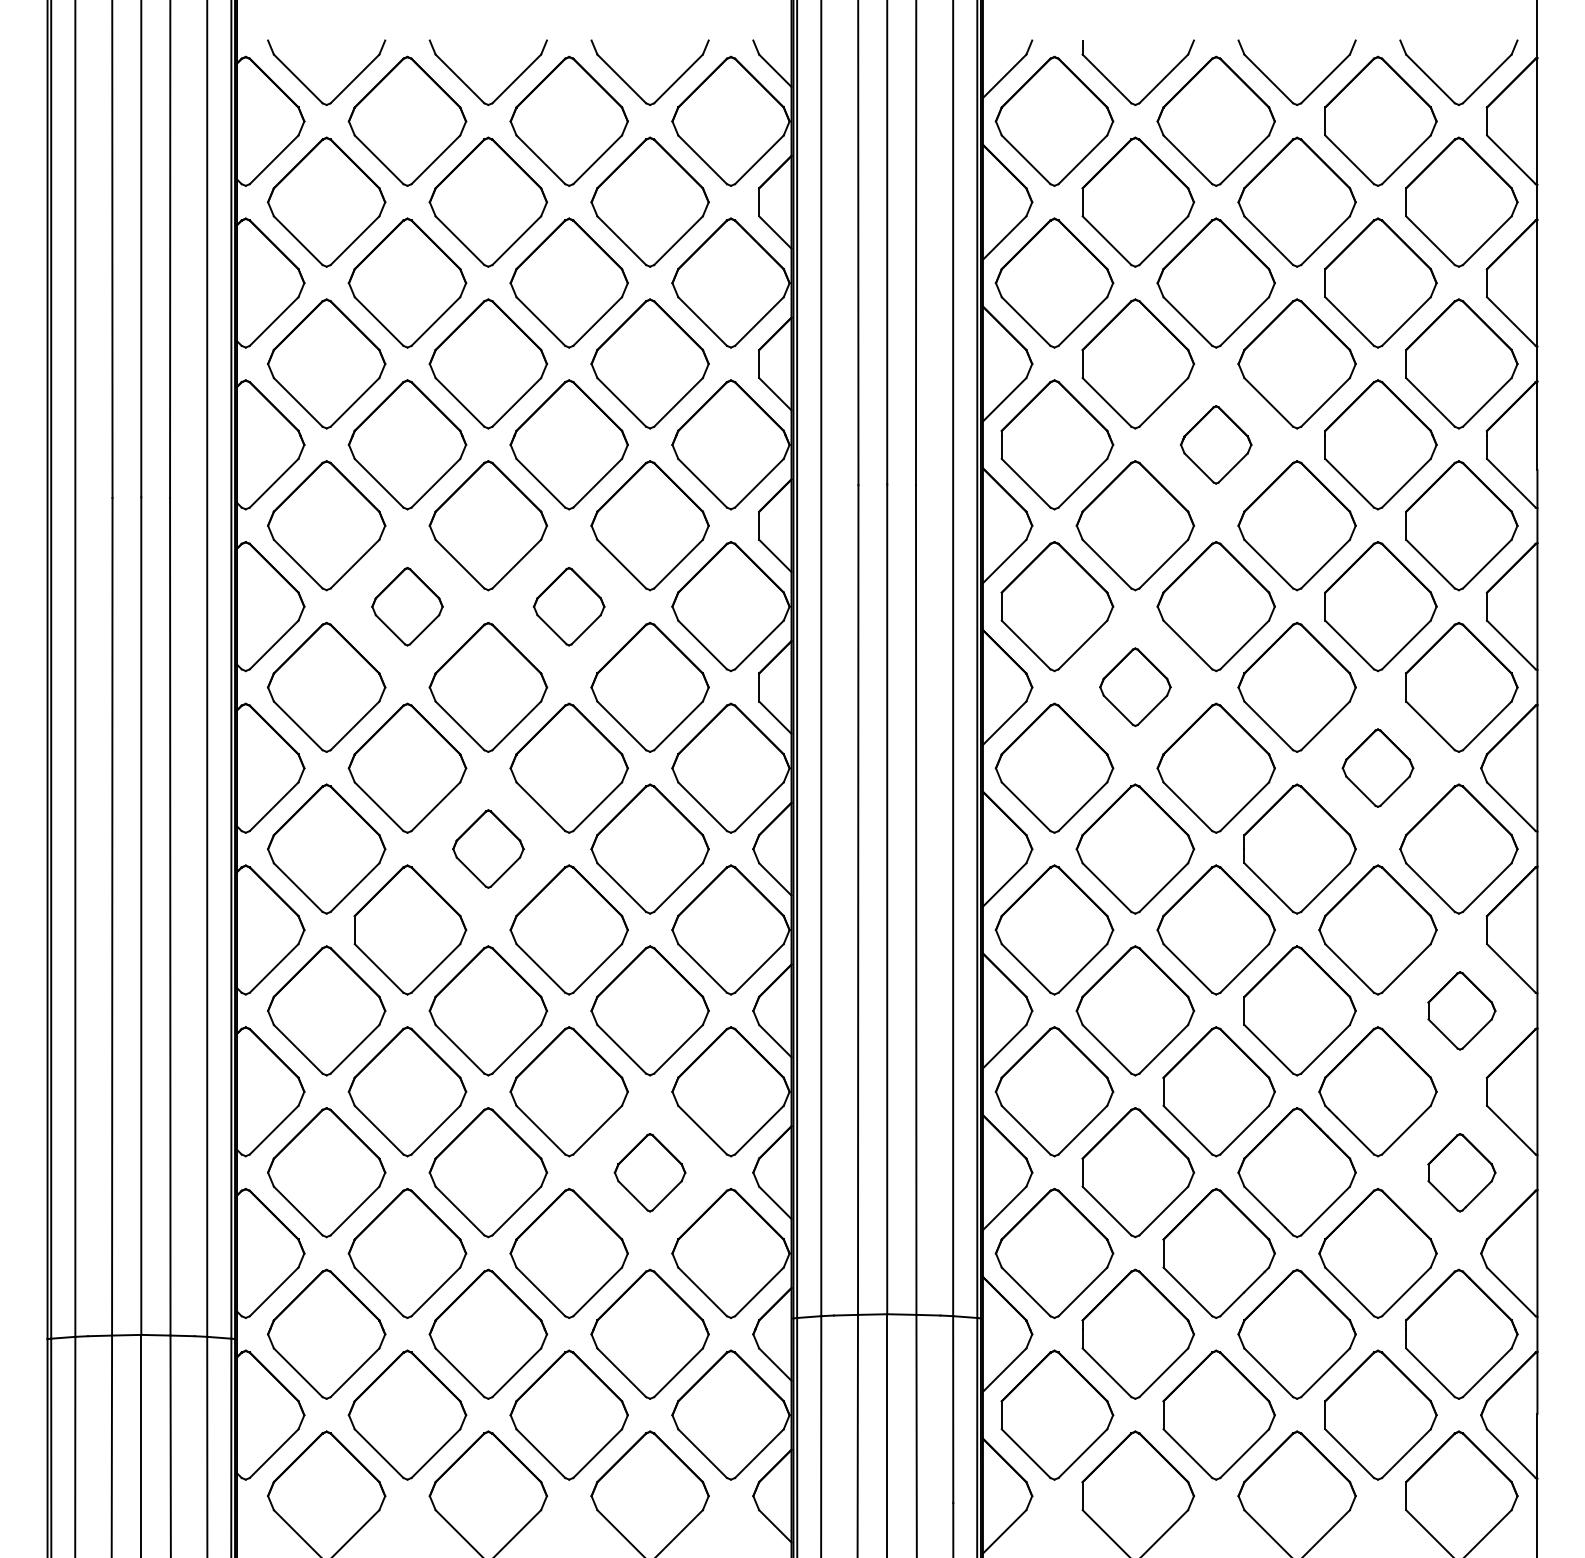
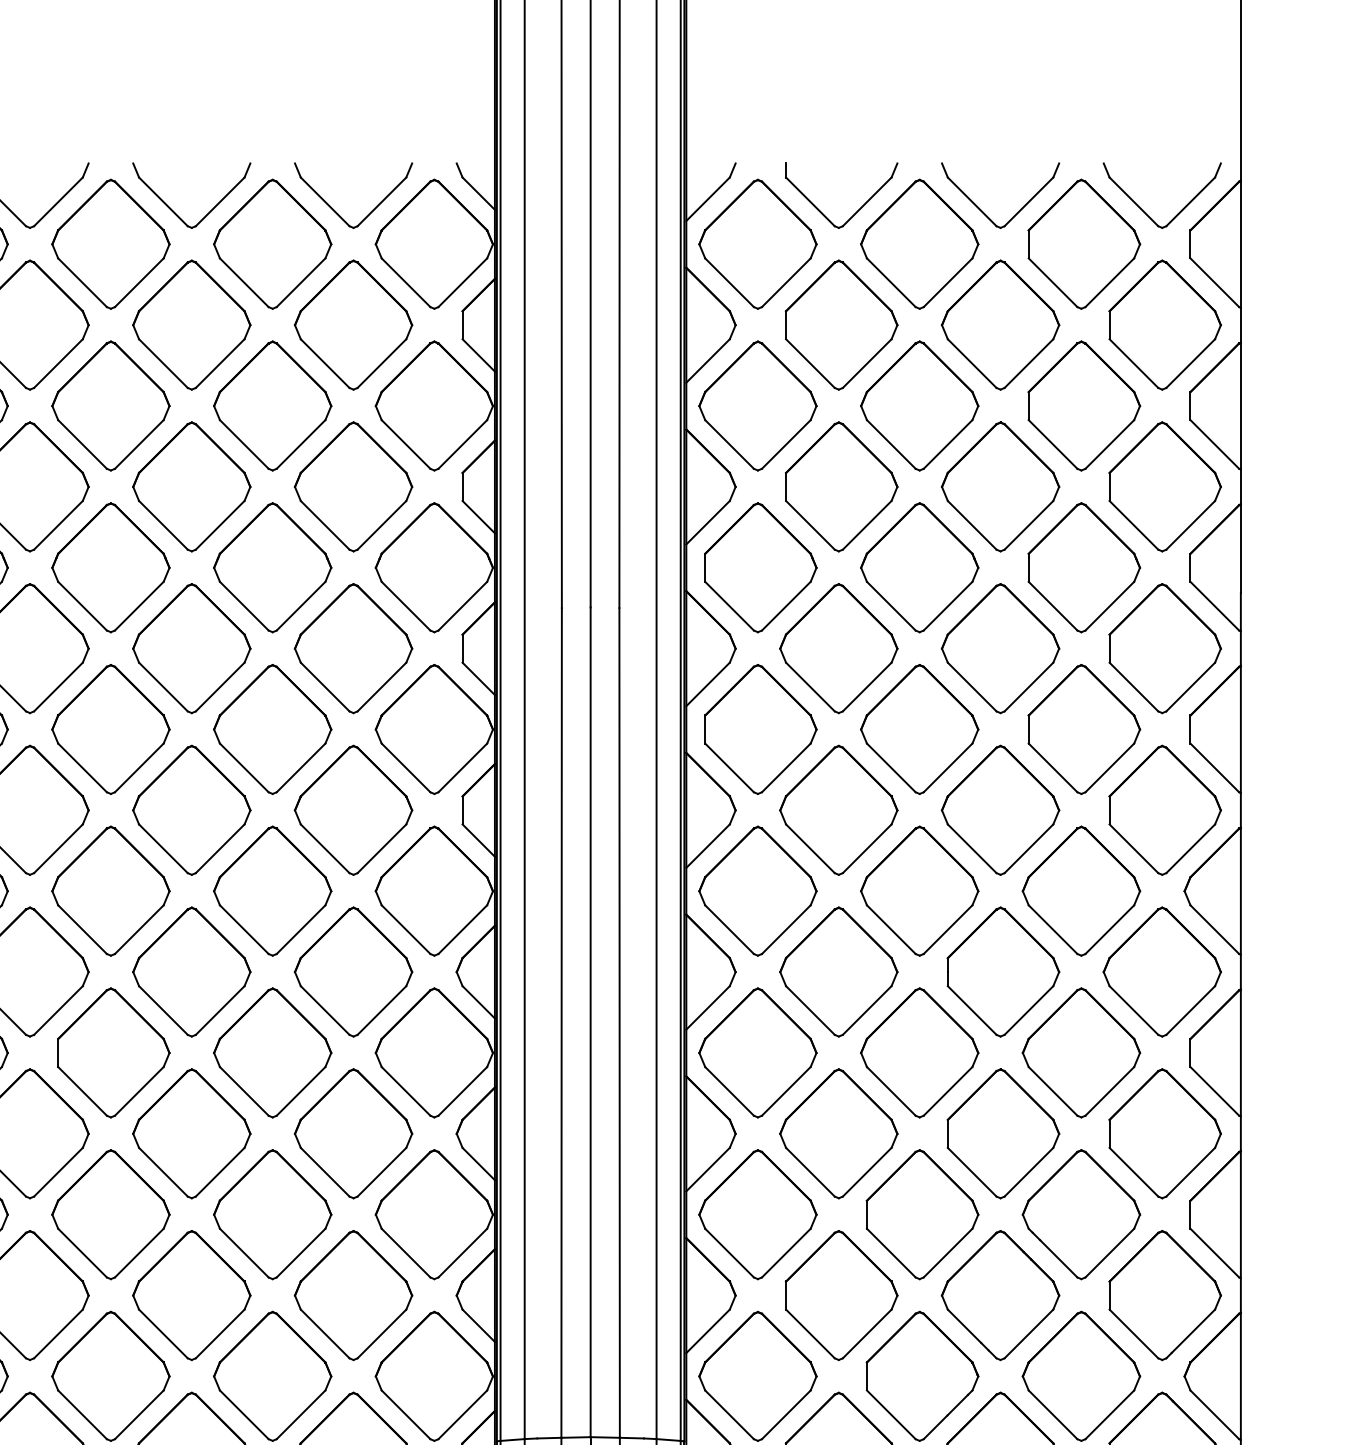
part: (1215, 444) -> (918, 567), size x1.67
part: (407, 606) -> (110, 729), size x1.67
part: (568, 606) -> (271, 729), size x1.67
part: (1135, 686) -> (838, 809), size x1.67
part: (1377, 767) -> (1080, 890), size x1.67
part: (488, 848) -> (191, 971), size x1.67
part: (1461, 1010) -> (1164, 1133), size x1.67
part: (649, 1172) -> (352, 1295), size x1.67
part: (1461, 1172) -> (1164, 1295), size x1.67

